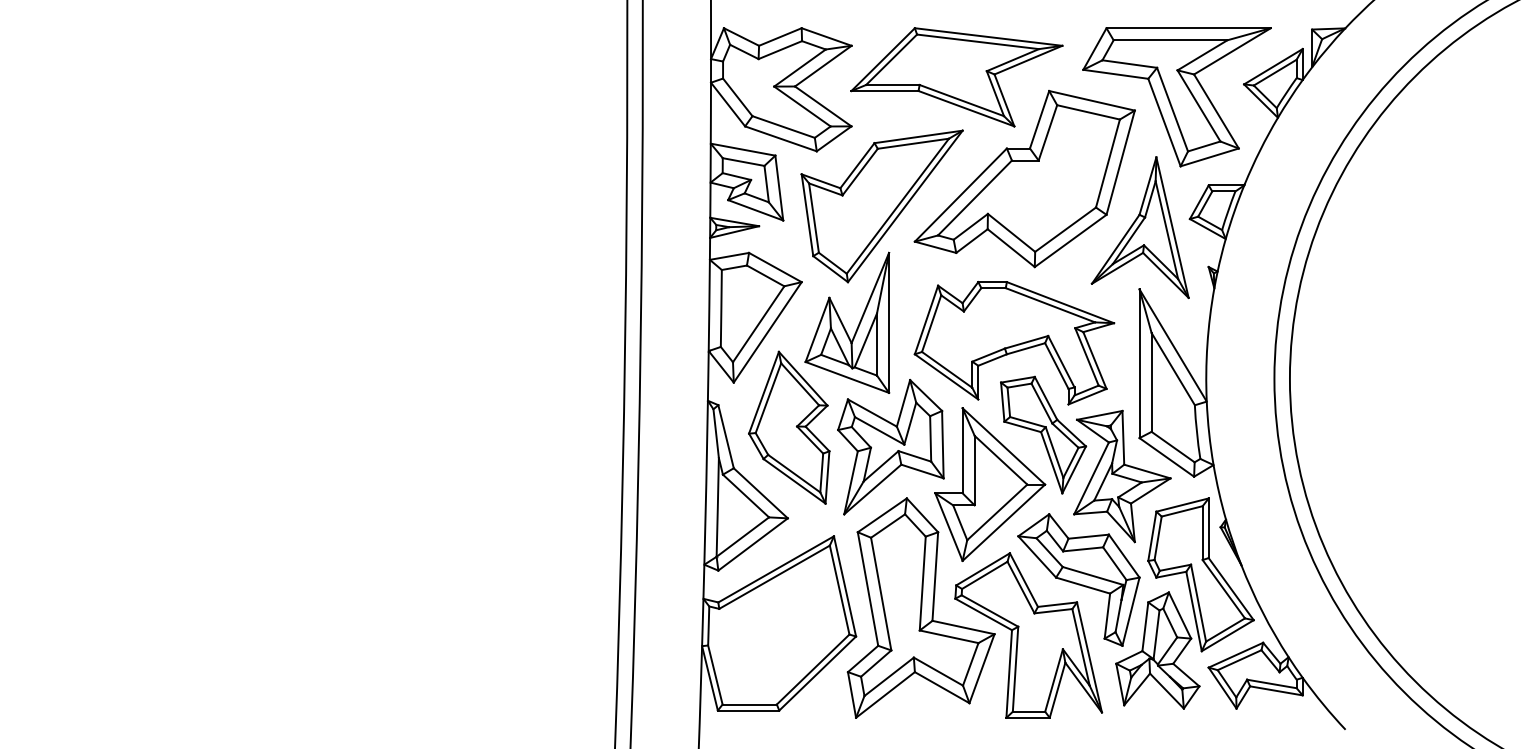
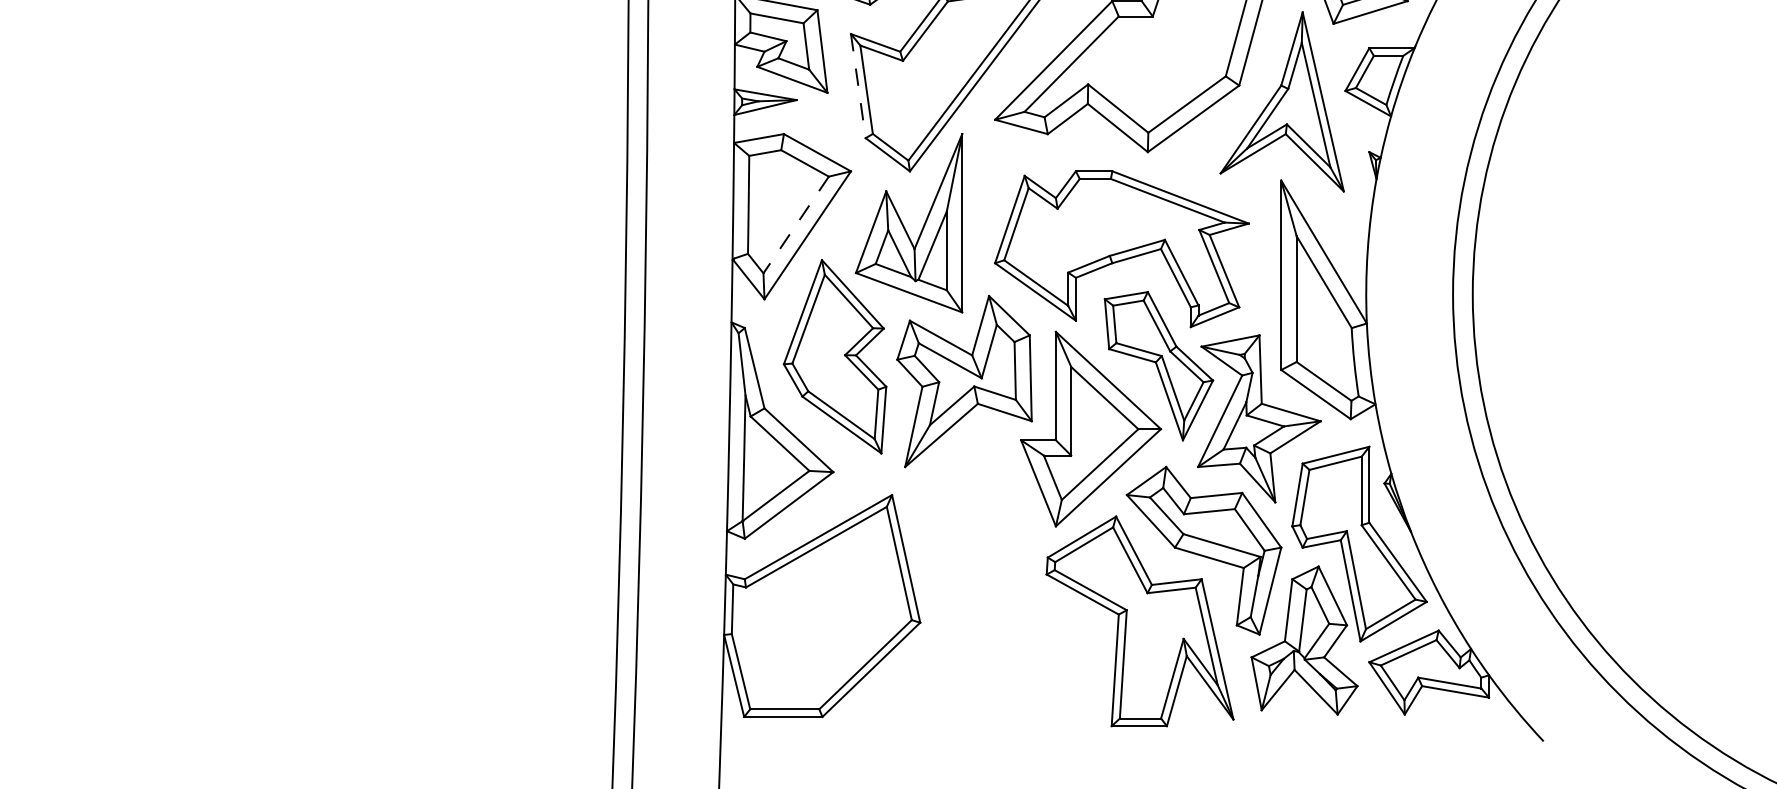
line: (807, 215) -> (858, 86), solid -> dashed
line: (758, 324) -> (795, 225), solid -> dashed
part: (920, 607) -> (1002, 585), removed

